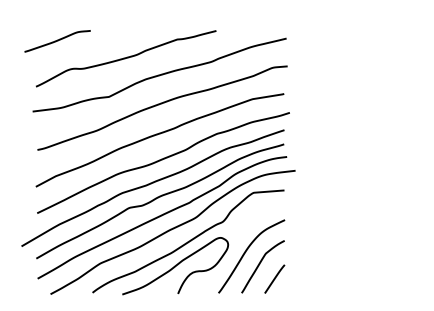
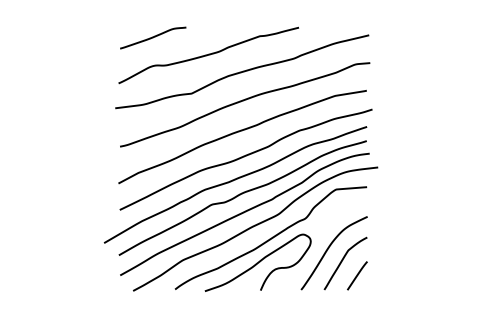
curve: (57, 40) -> (153, 37), moved

